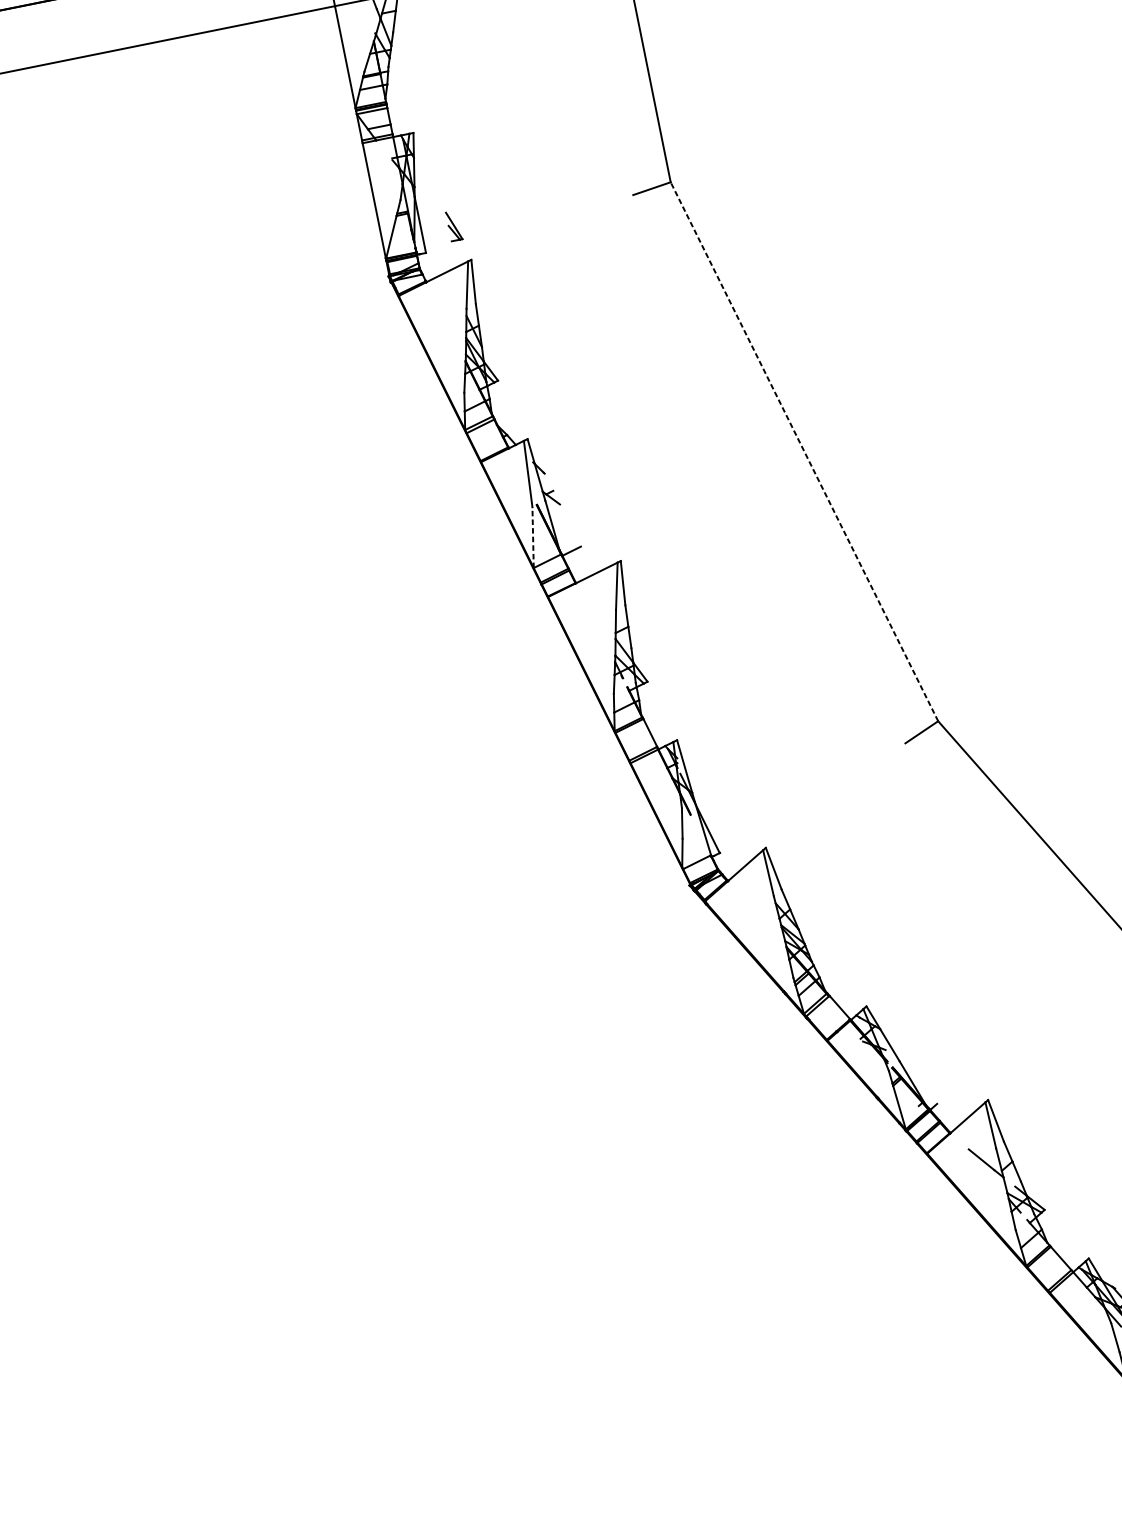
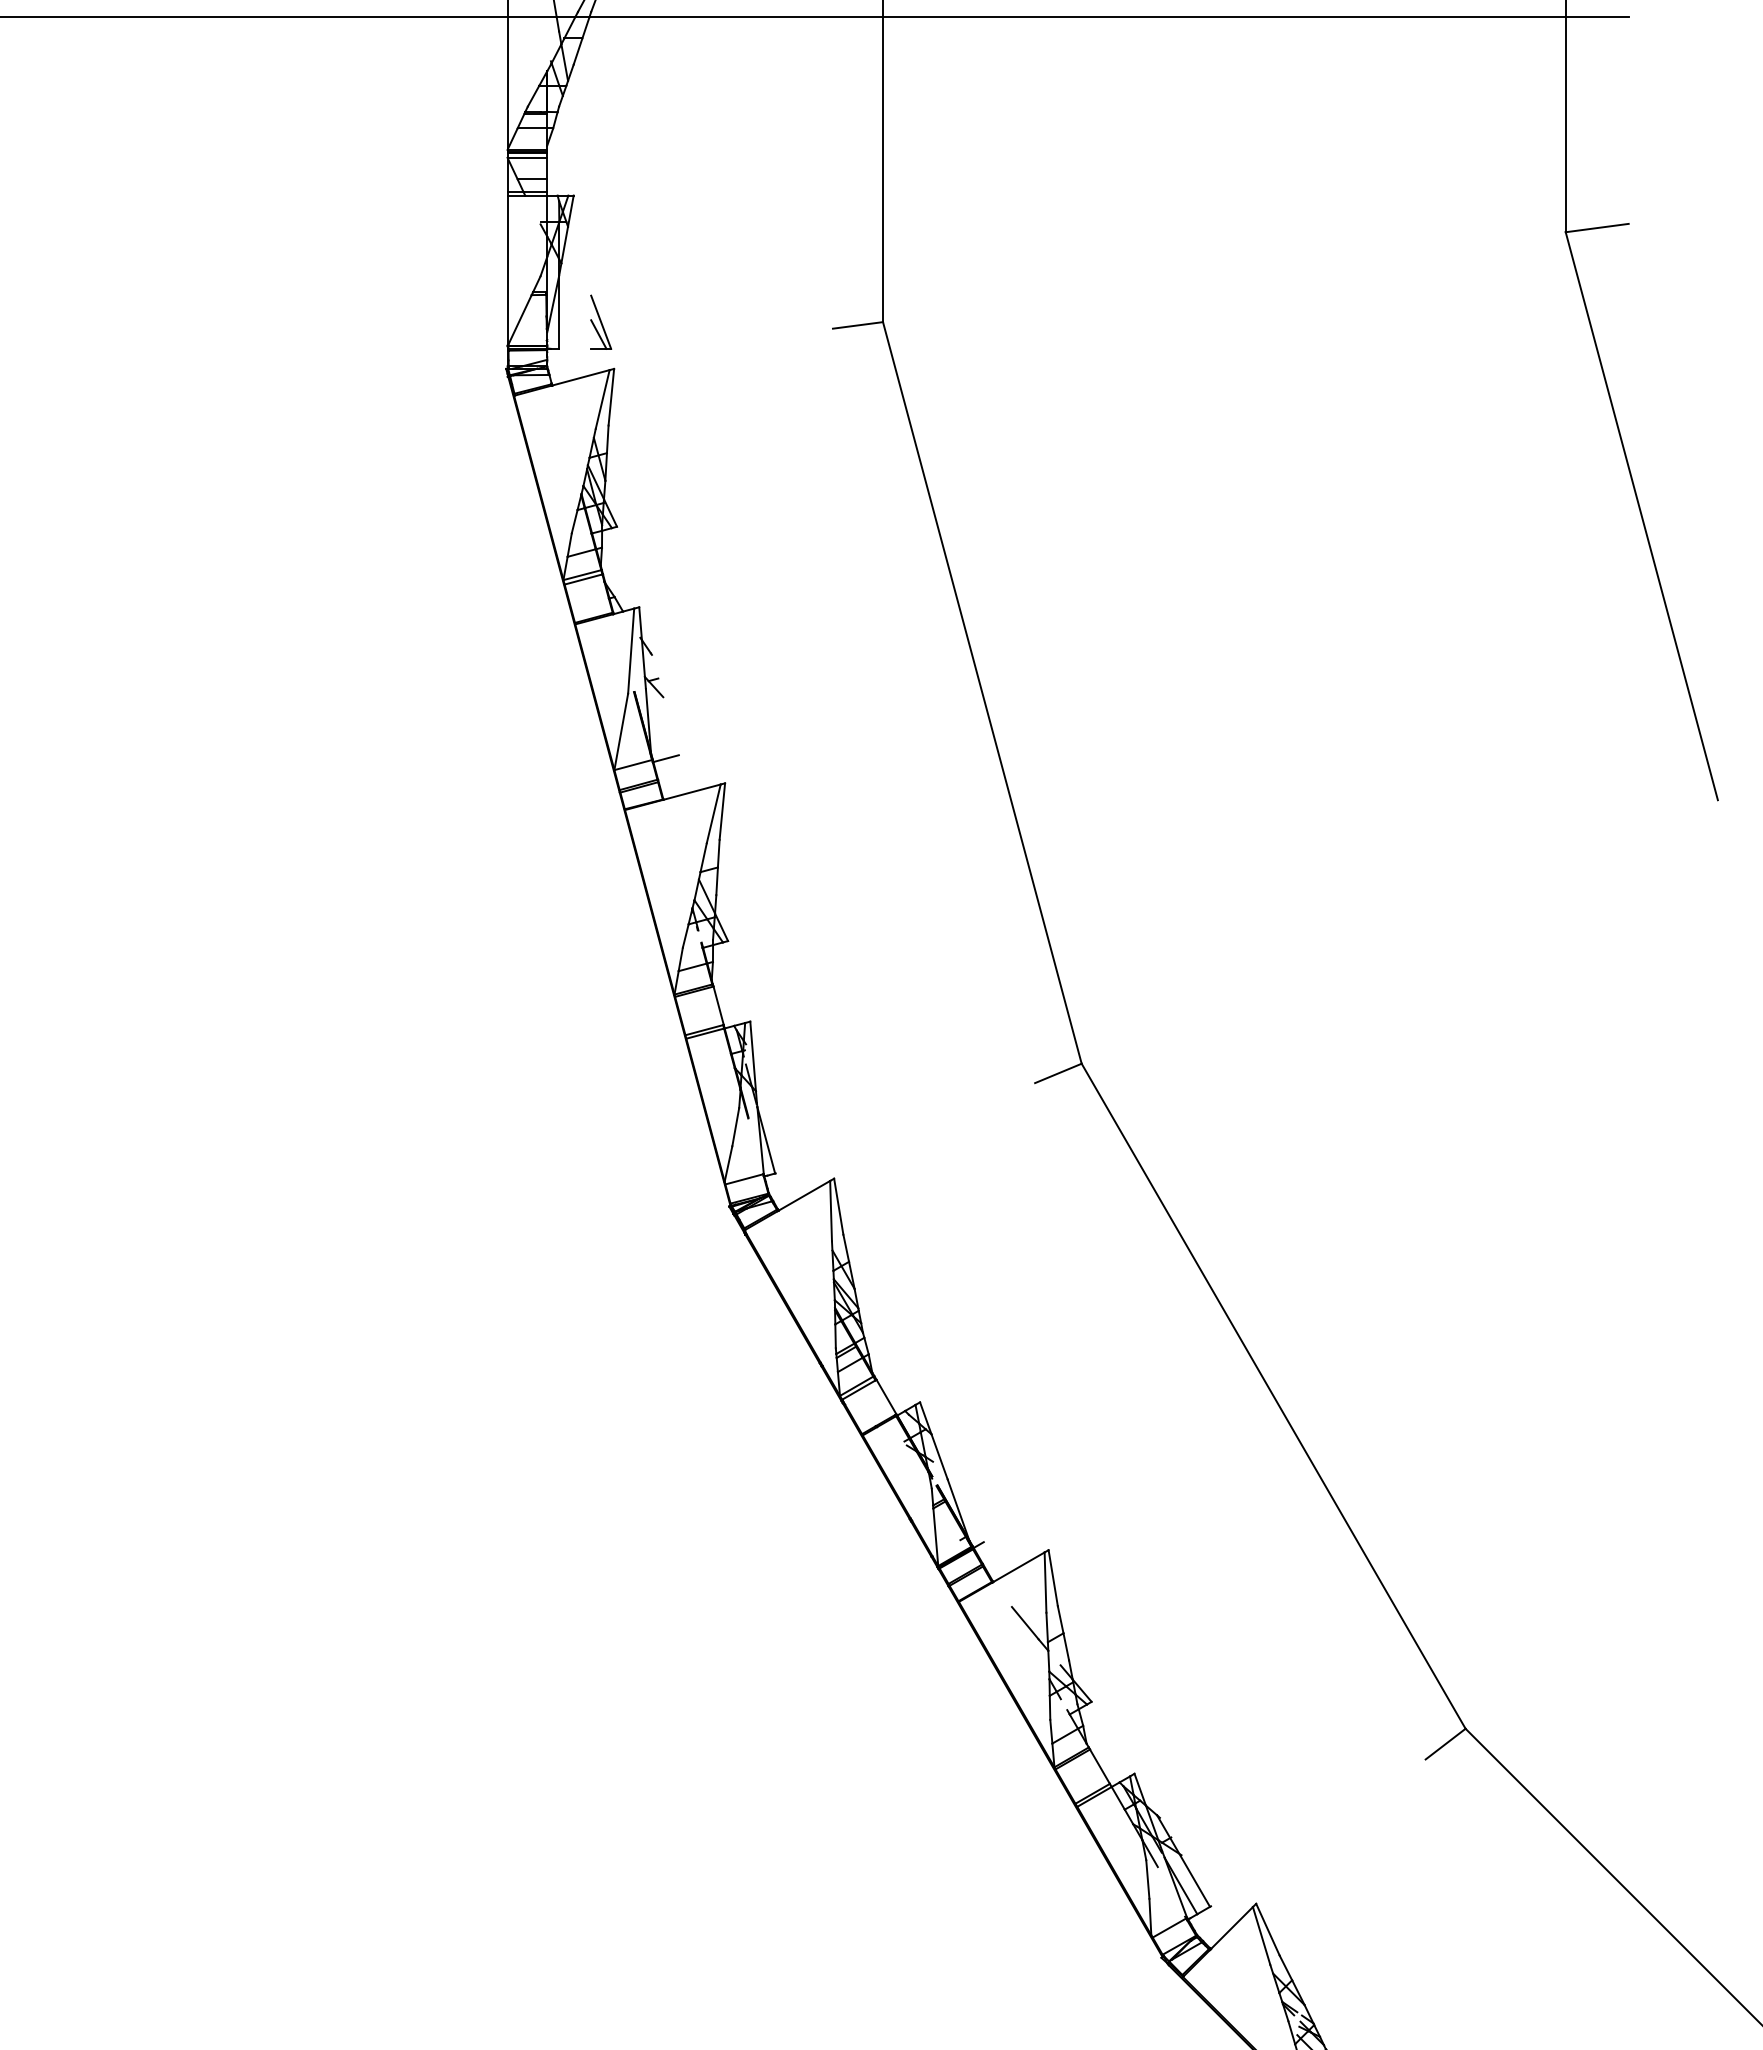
part: (454, 225) -> (601, 321), size x1.43
line: (804, 451) -> (982, 692), dashed -> solid
line: (533, 537) -> (621, 731), dashed -> solid

